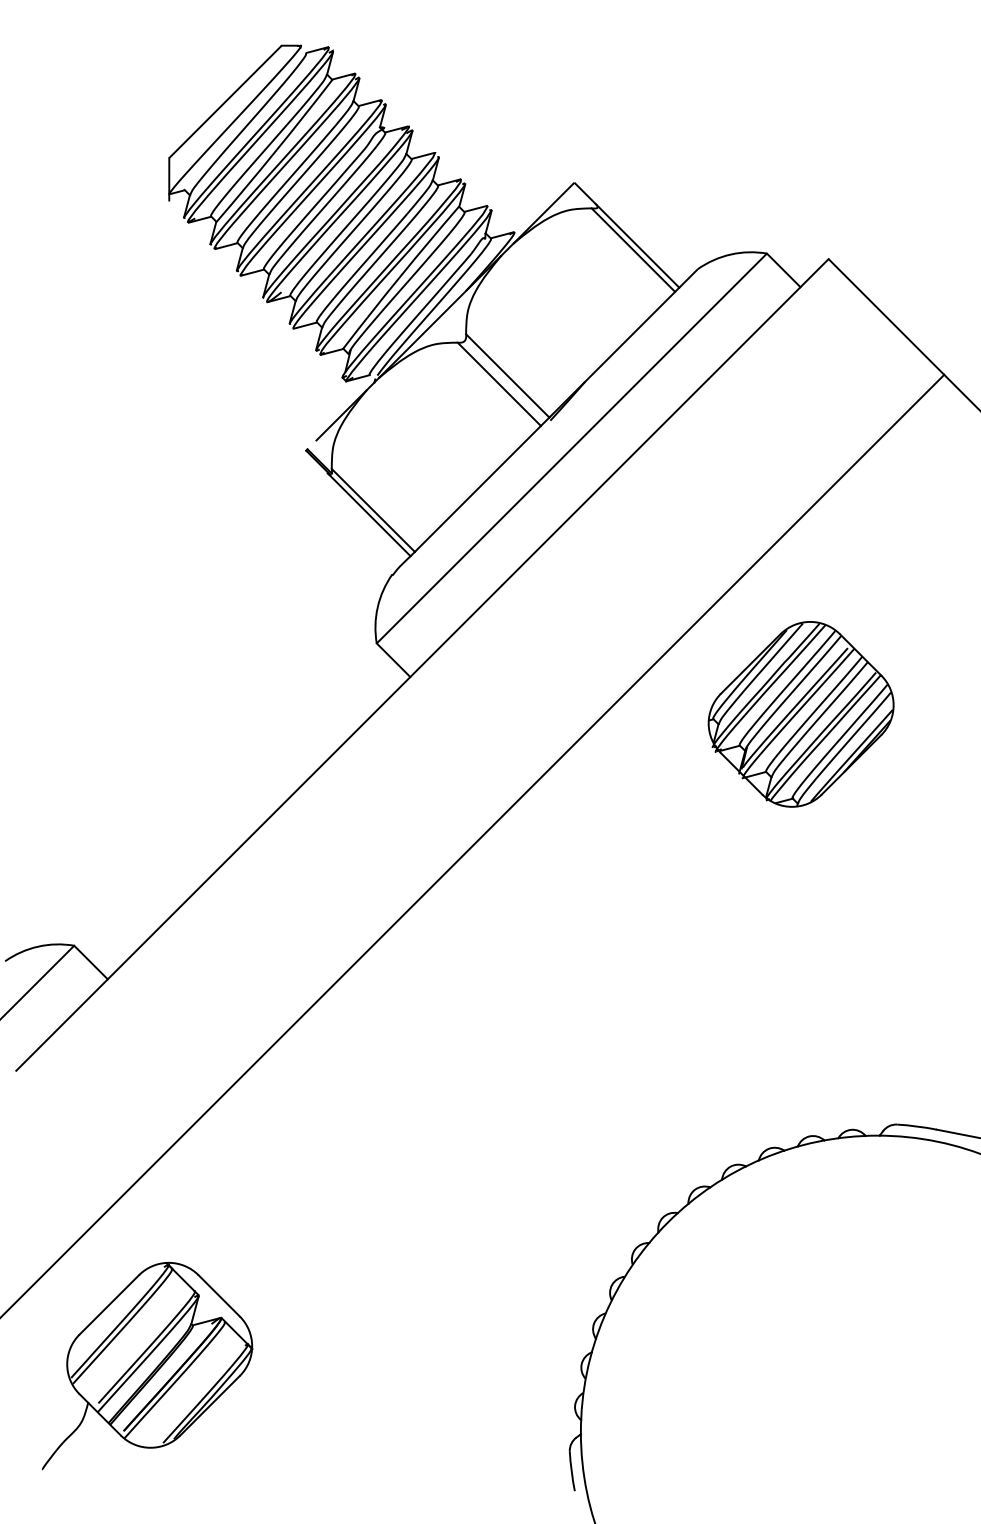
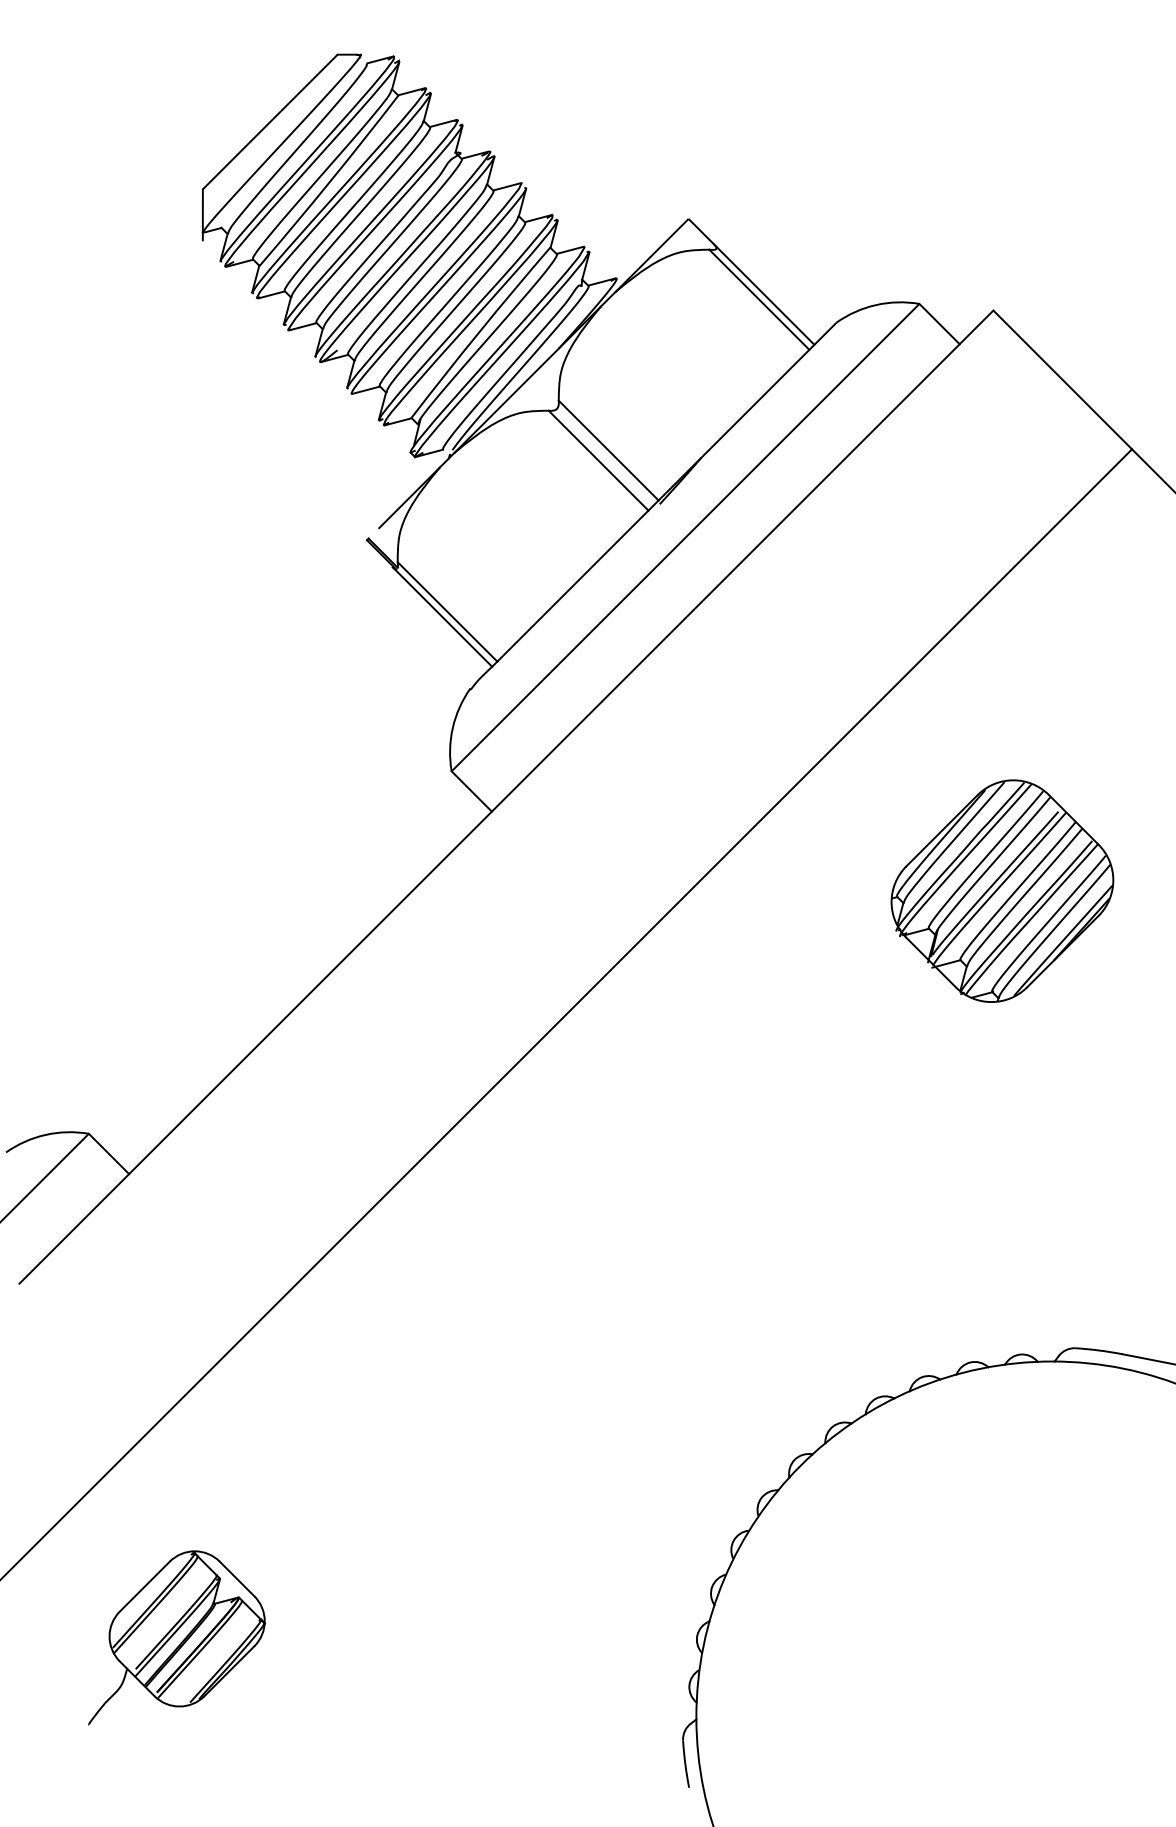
part: (800, 714) -> (1001, 891), moved
part: (147, 1366) -> (176, 1638), size x0.7

